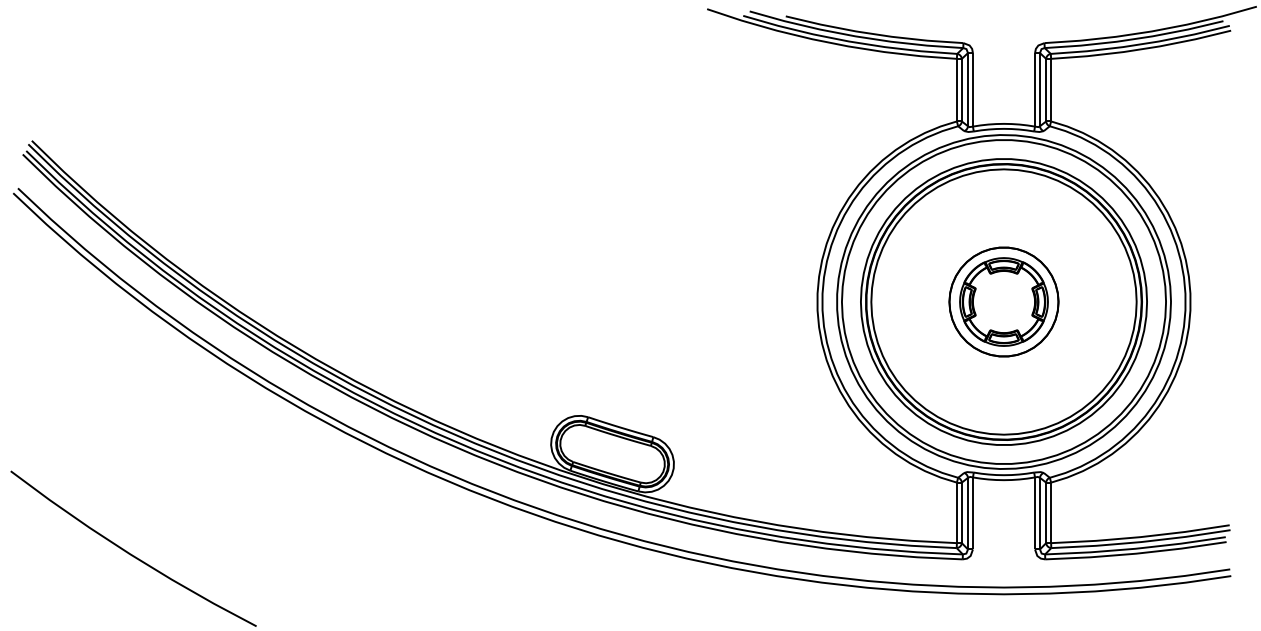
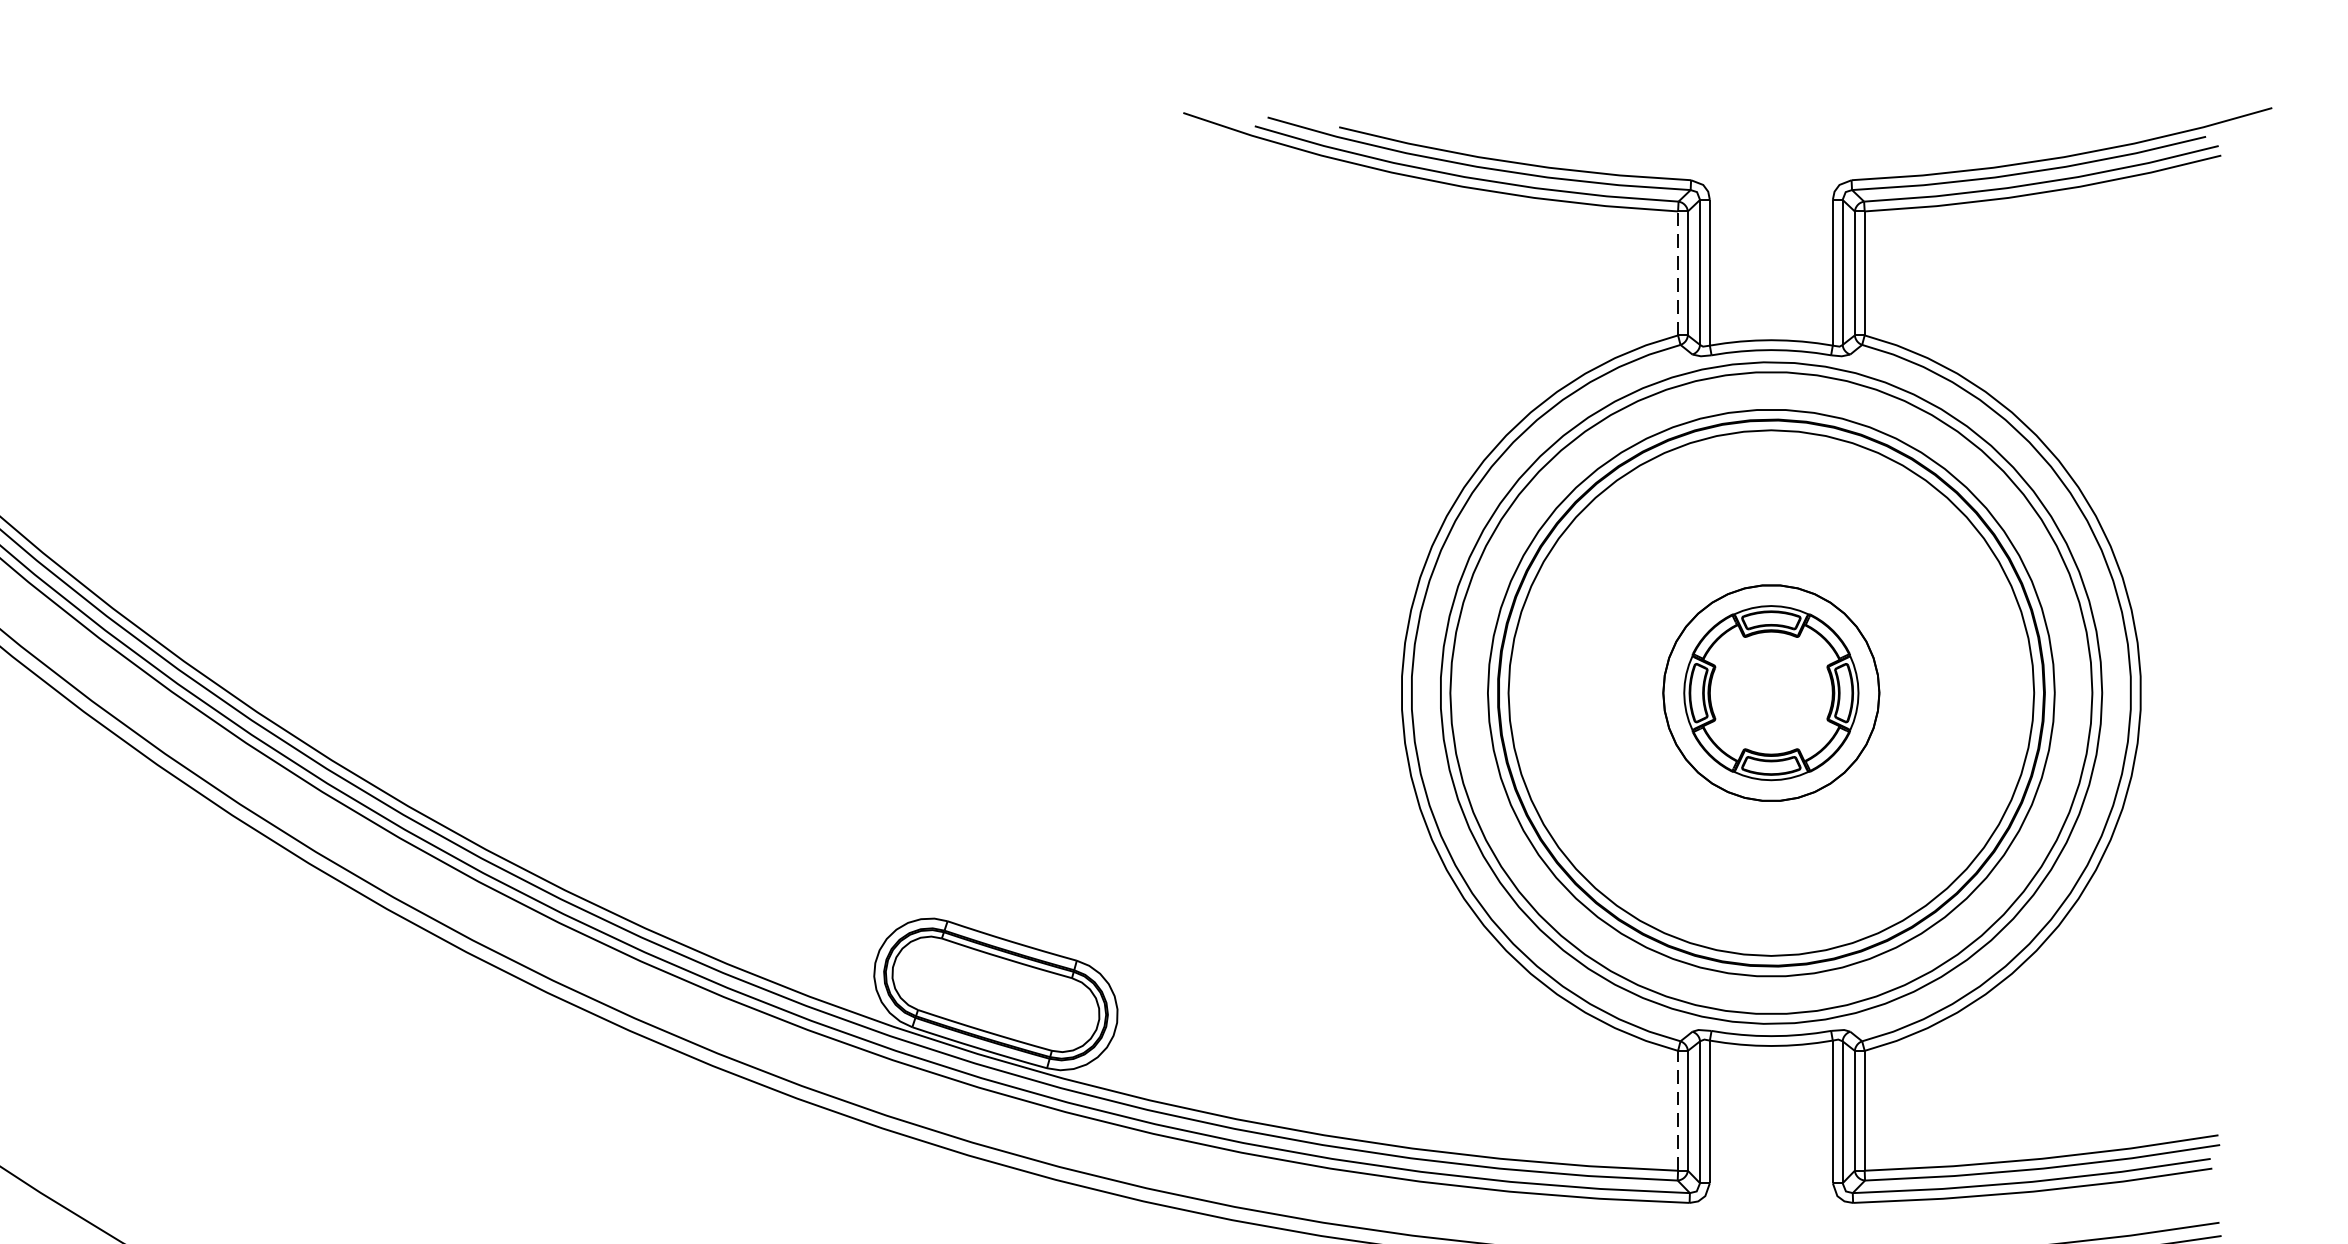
line: (956, 89) -> (1677, 272), solid -> dashed
line: (956, 512) -> (1677, 1110), solid -> dashed

